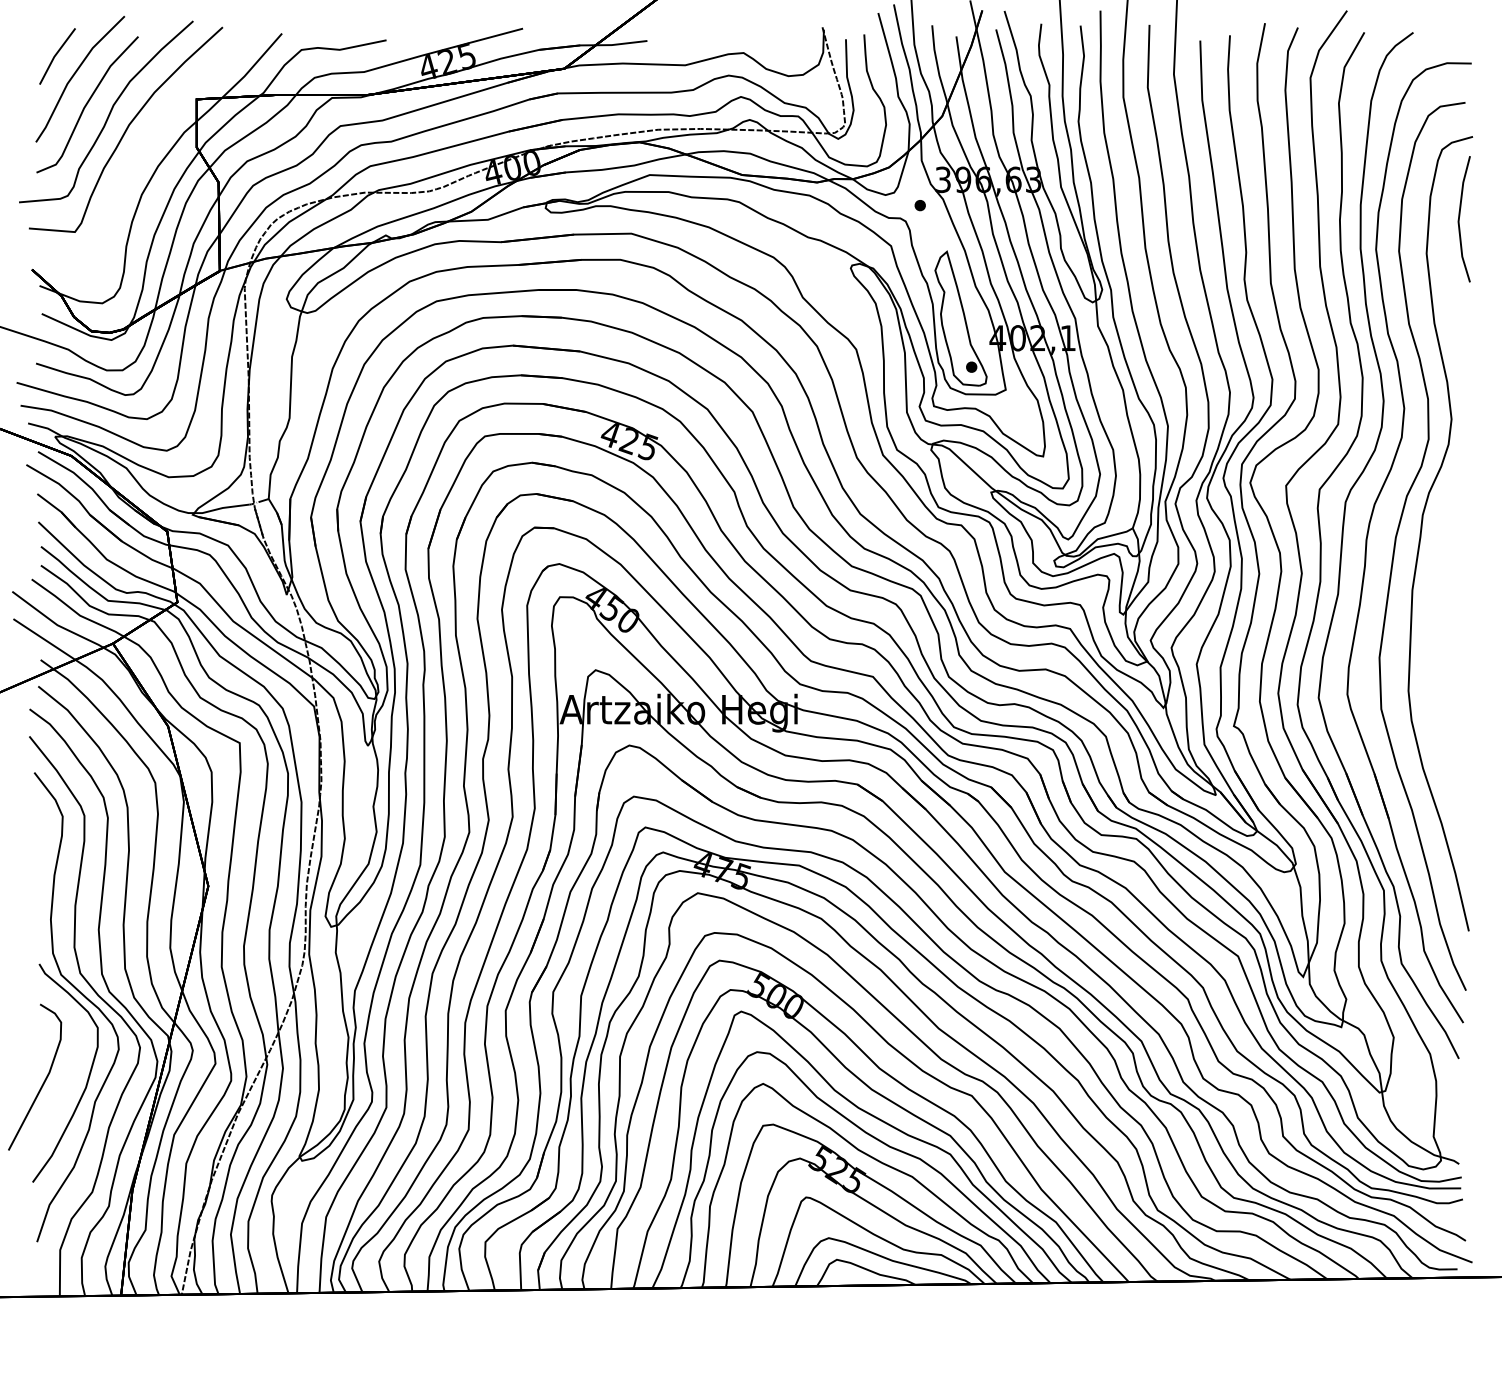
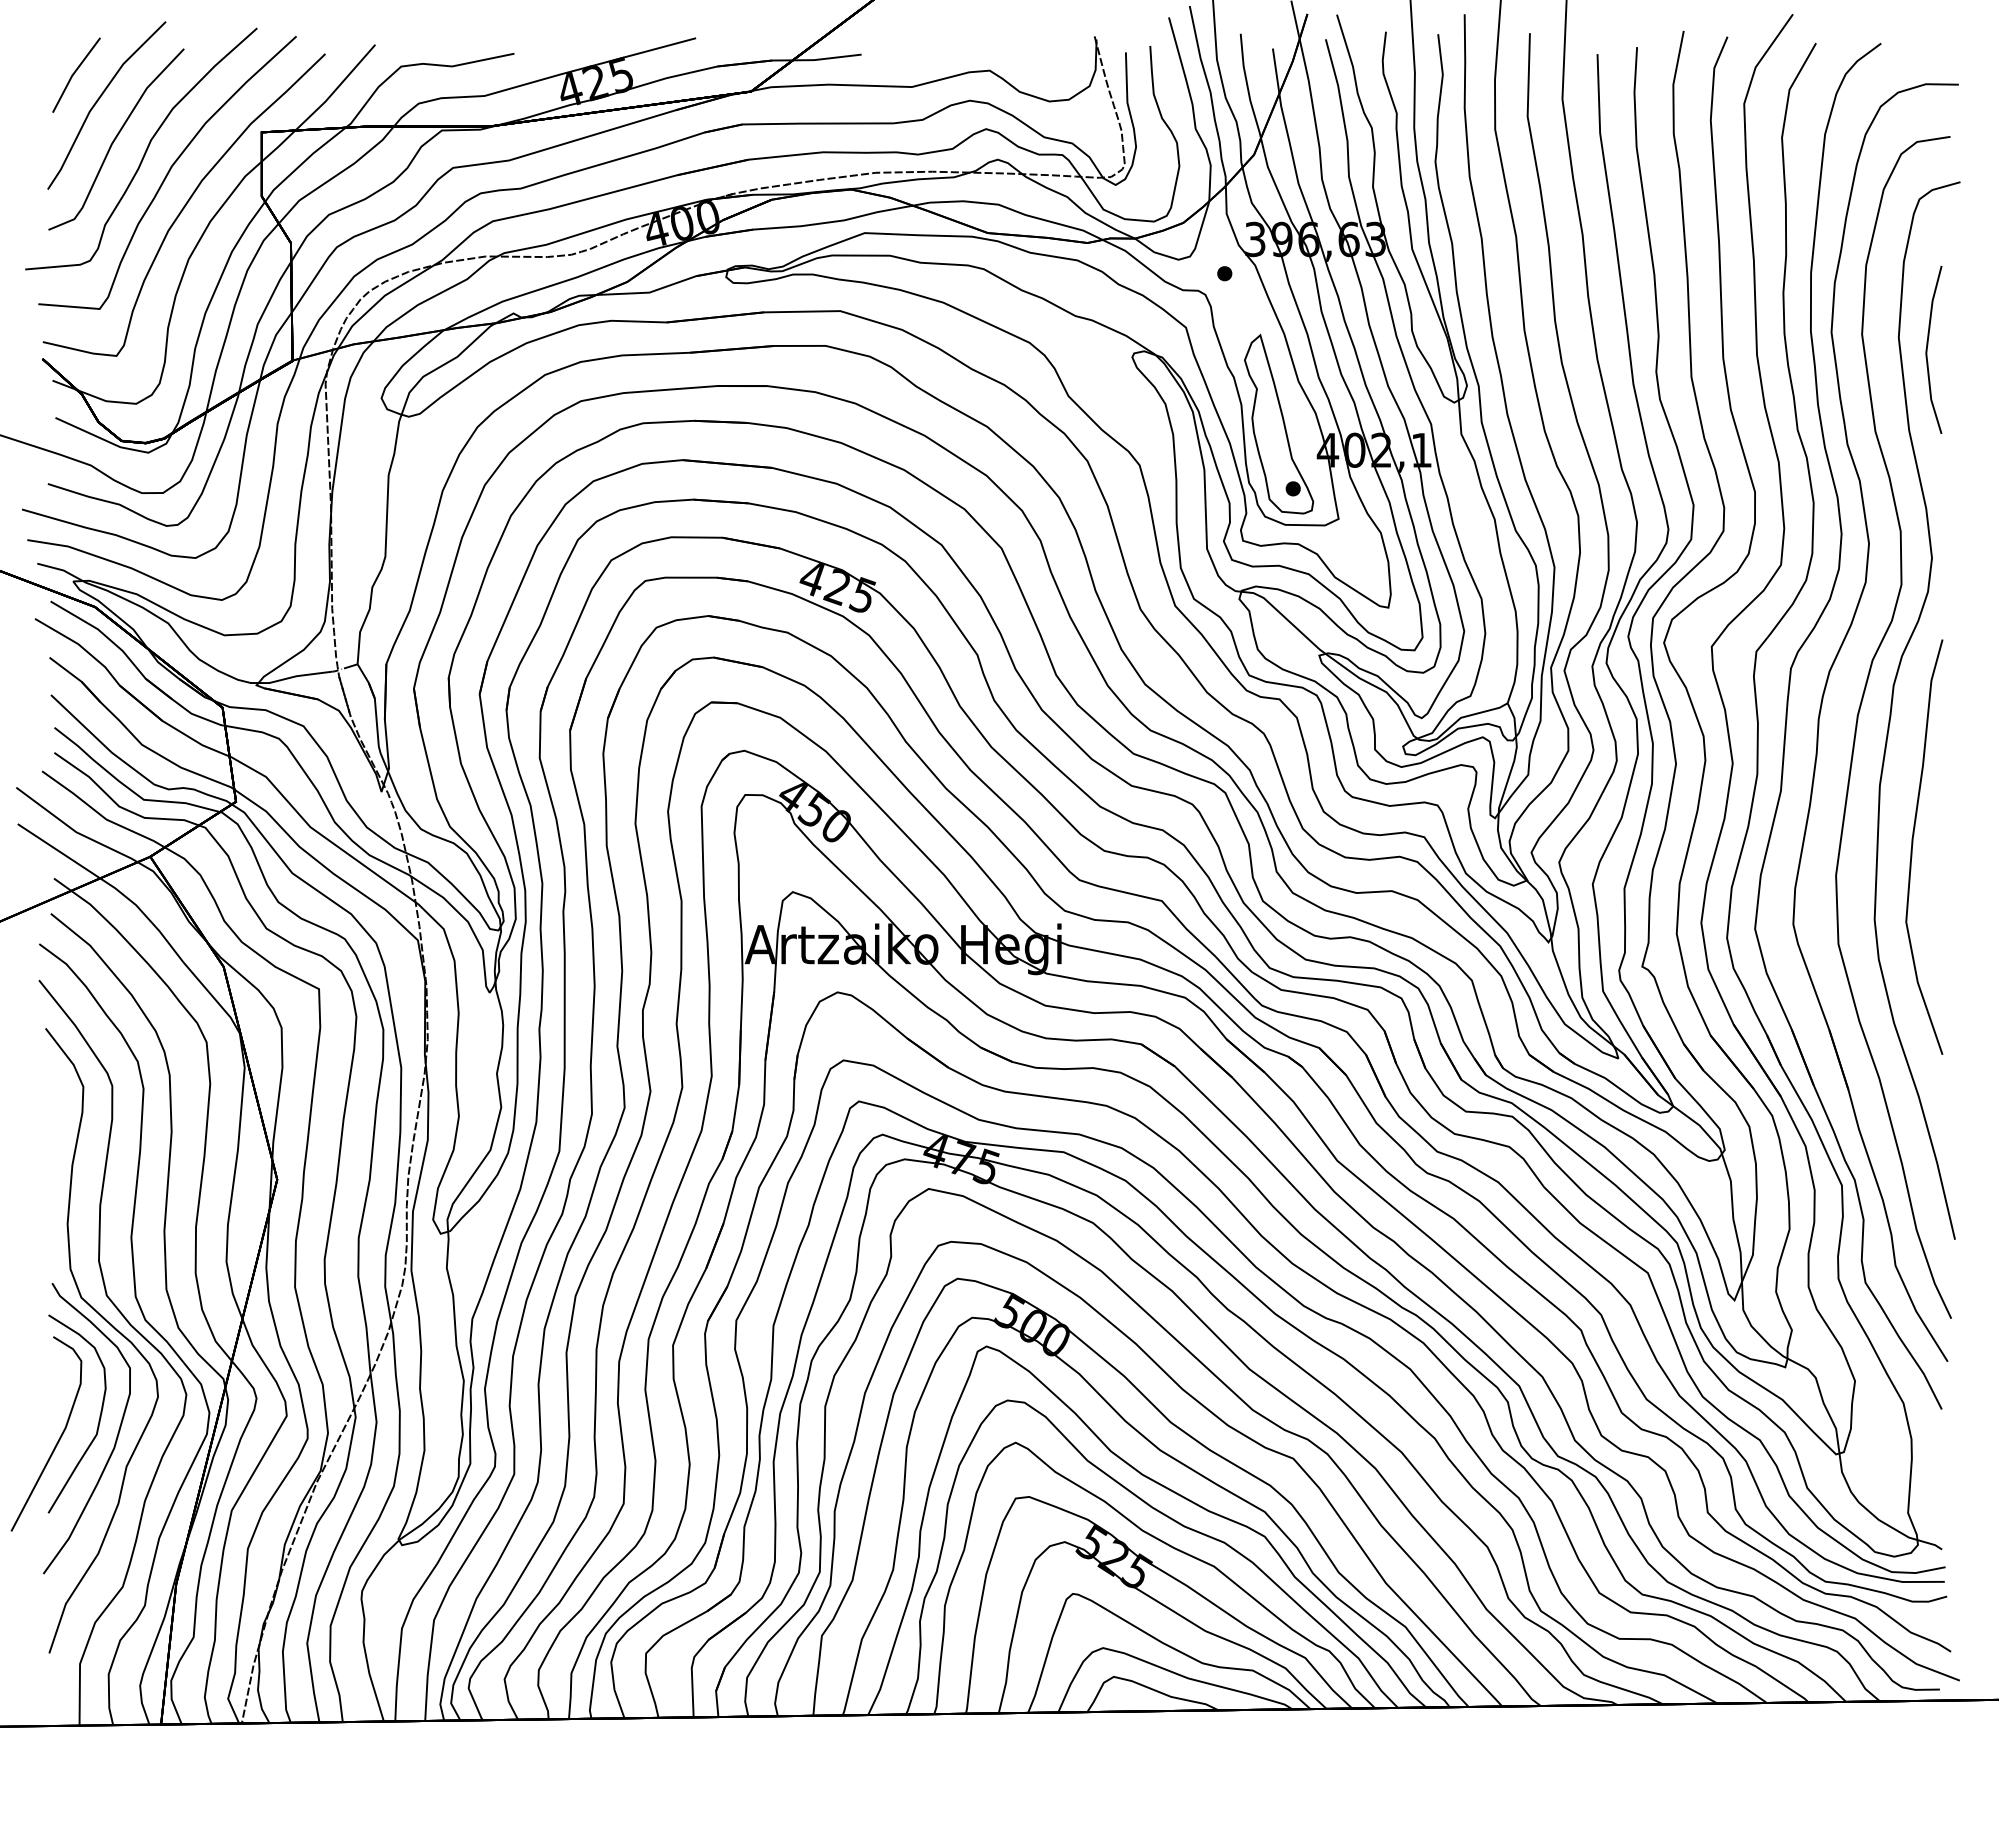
curve: (138, 153) -> (184, 204), added
line: (1459, 218) -> (1927, 349), moved
curve: (1437, 634) -> (1913, 844), added
curve: (74, 1063) -> (99, 1415), added

